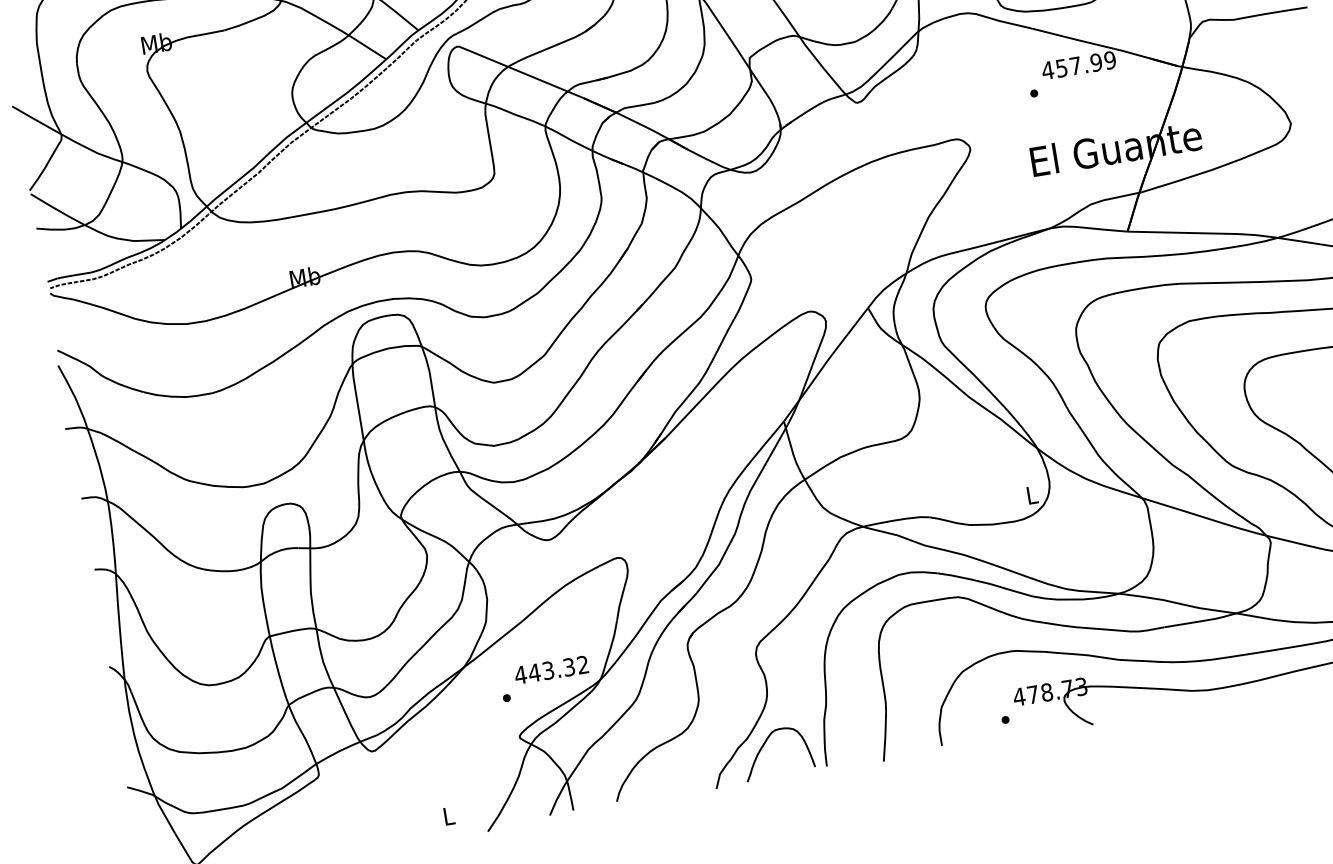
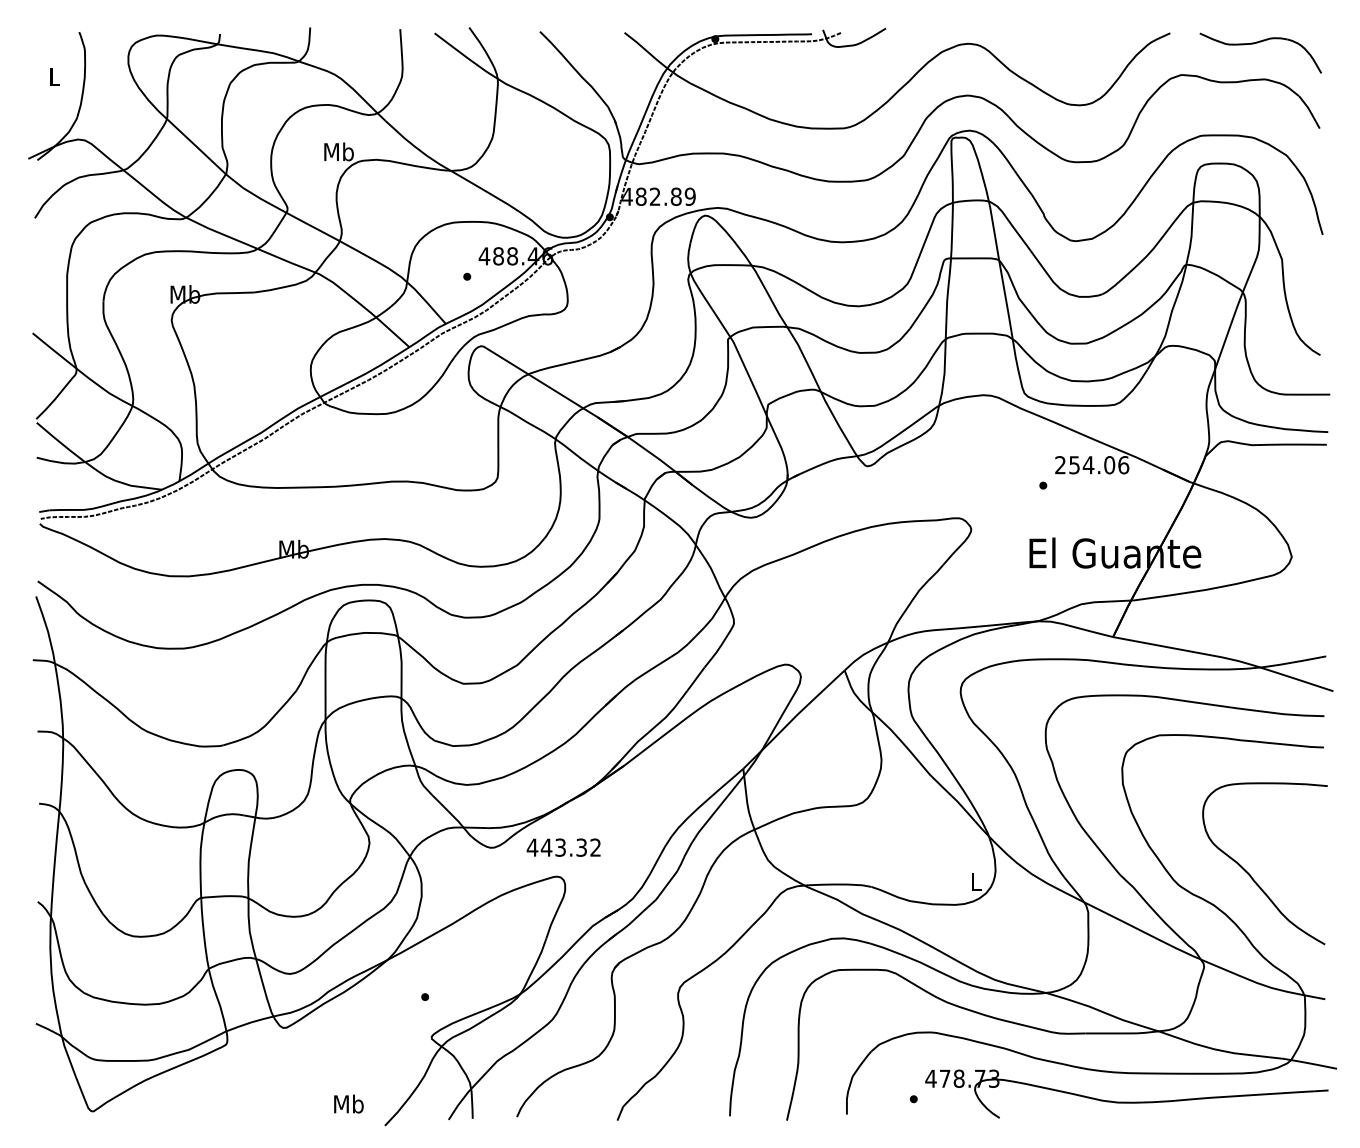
text: (1078, 65) -> (1091, 465), 457.99 -> 254.06
text: (551, 669) -> (563, 847), moved
curve: (765, 743) -> (673, 1083), removed
text: (448, 815) -> (348, 1103), L -> Mb

